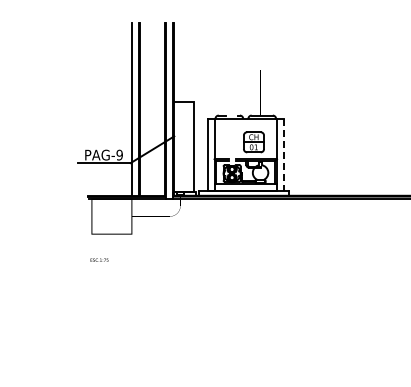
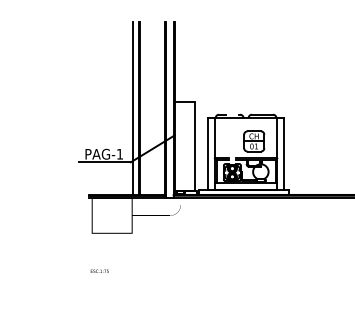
text: (119, 154) -> (119, 153), PAG-9 -> PAG-1
line: (283, 154) -> (283, 153), dashed -> solid
text: (99, 259) -> (99, 270), moved

